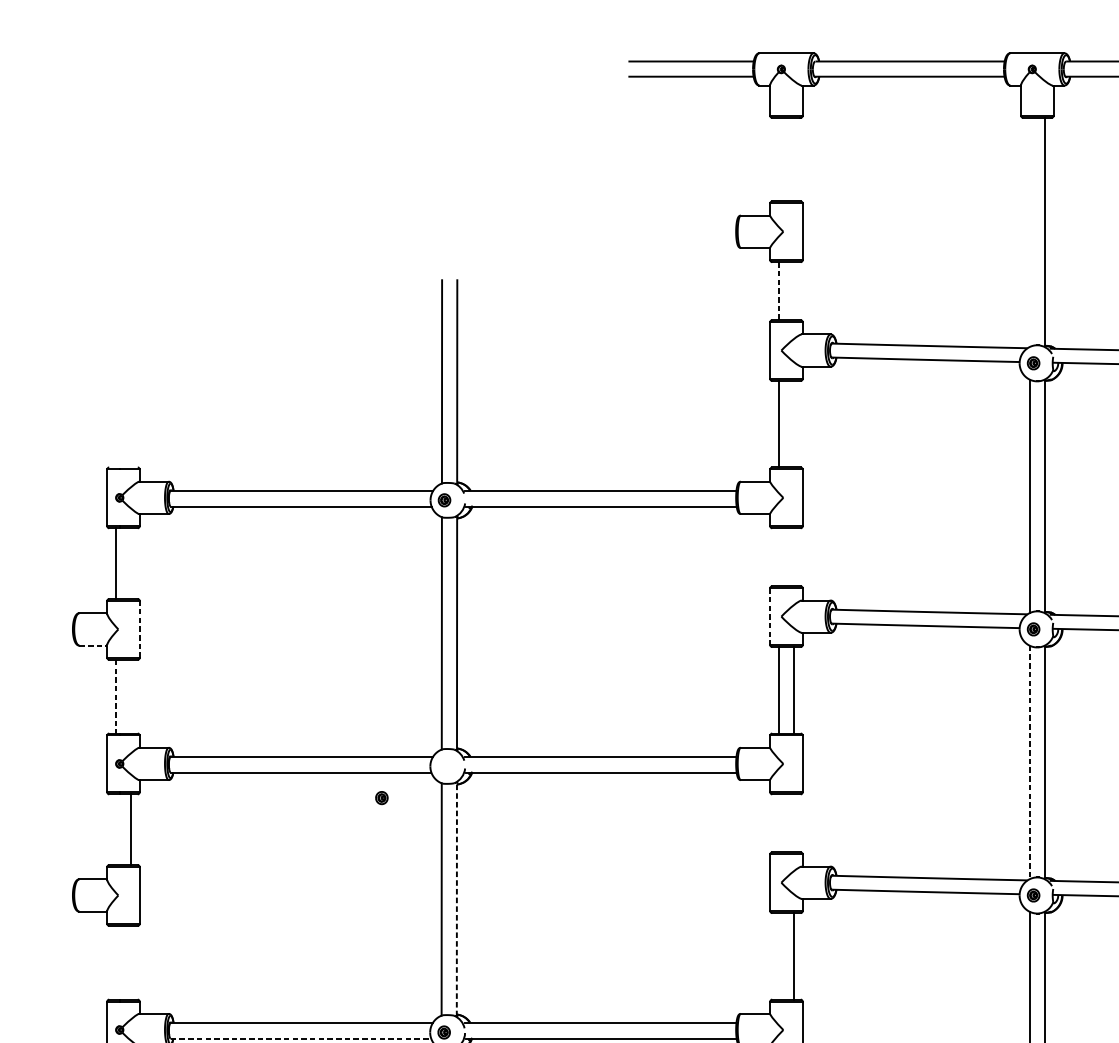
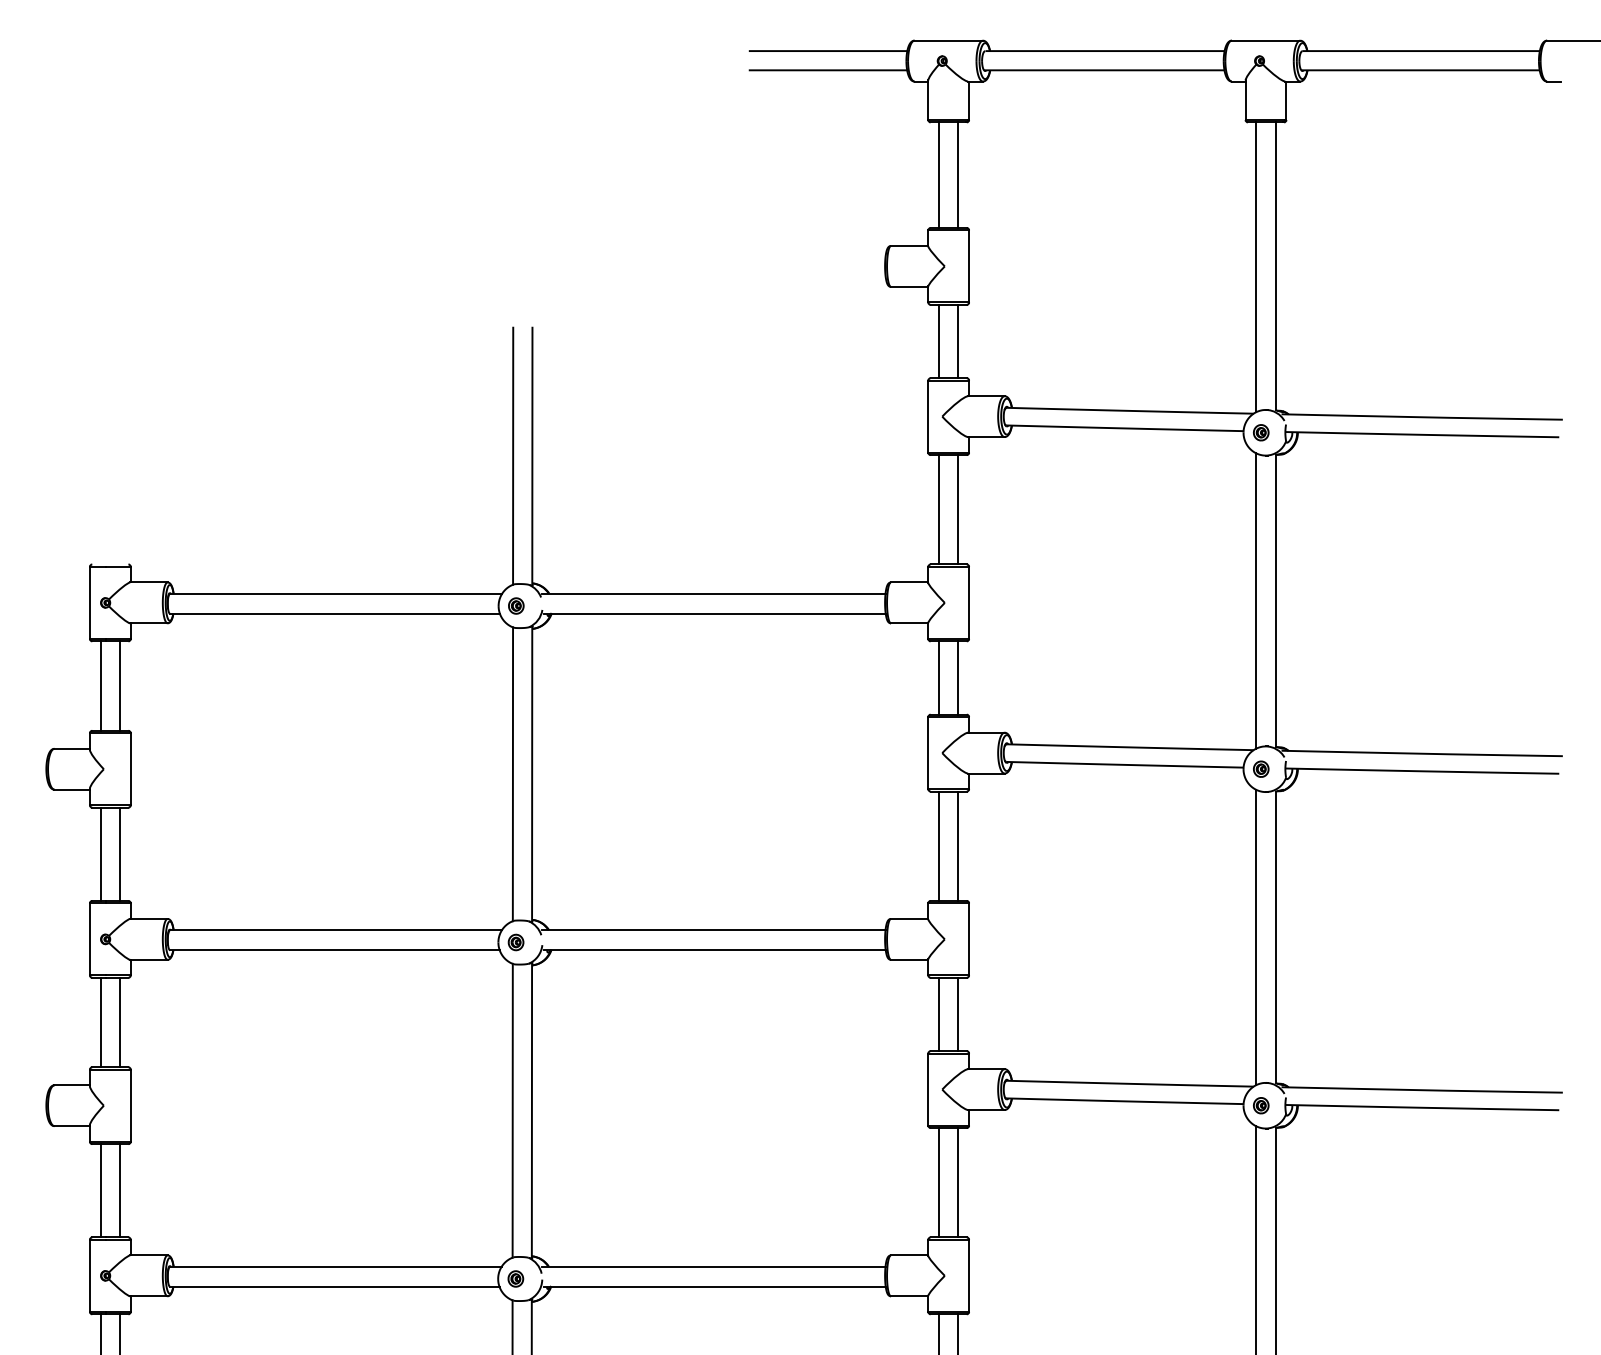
line: (779, 159) -> (939, 174), added
line: (794, 159) -> (958, 174), added
line: (1029, 232) -> (1256, 267), added
line: (779, 291) -> (939, 341), dashed -> solid
line: (794, 291) -> (958, 341), added
line: (794, 424) -> (958, 509), added
line: (779, 556) -> (939, 677), added
line: (794, 556) -> (958, 677), added
line: (130, 563) -> (119, 685), added
line: (770, 616) -> (928, 753), dashed -> solid
line: (139, 628) -> (130, 768), dashed -> solid
line: (93, 645) -> (72, 789), dashed -> solid
line: (115, 696) -> (100, 854), dashed -> solid
line: (130, 696) -> (119, 853), added
line: (1029, 762) -> (1256, 937), dashed -> solid
part: (381, 798) -> (515, 942), moved
line: (779, 823) -> (939, 1014), added
line: (794, 823) -> (958, 1014), added
line: (115, 829) -> (100, 1022), added
line: (456, 899) -> (531, 1110), dashed -> solid
line: (779, 956) -> (939, 1182), added
line: (115, 962) -> (100, 1190), added
line: (130, 962) -> (119, 1190), added
line: (300, 1038) -> (334, 1286), dashed -> solid

